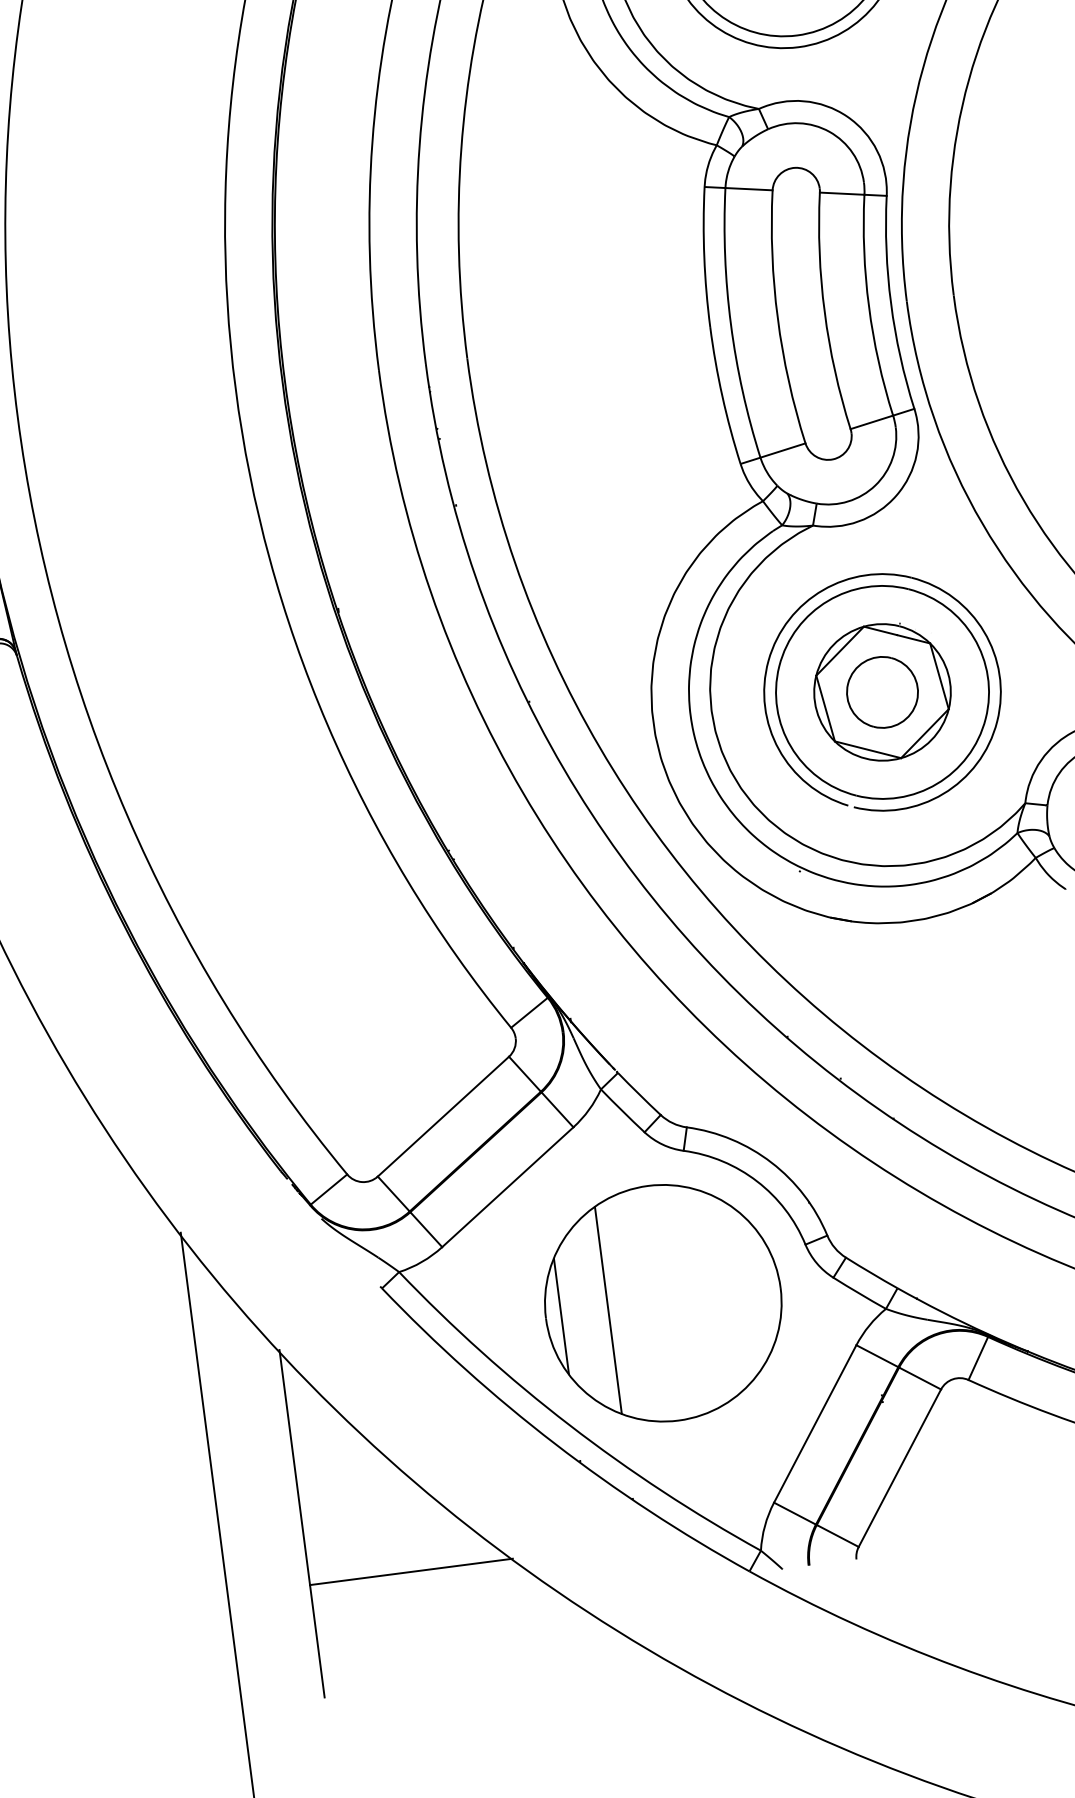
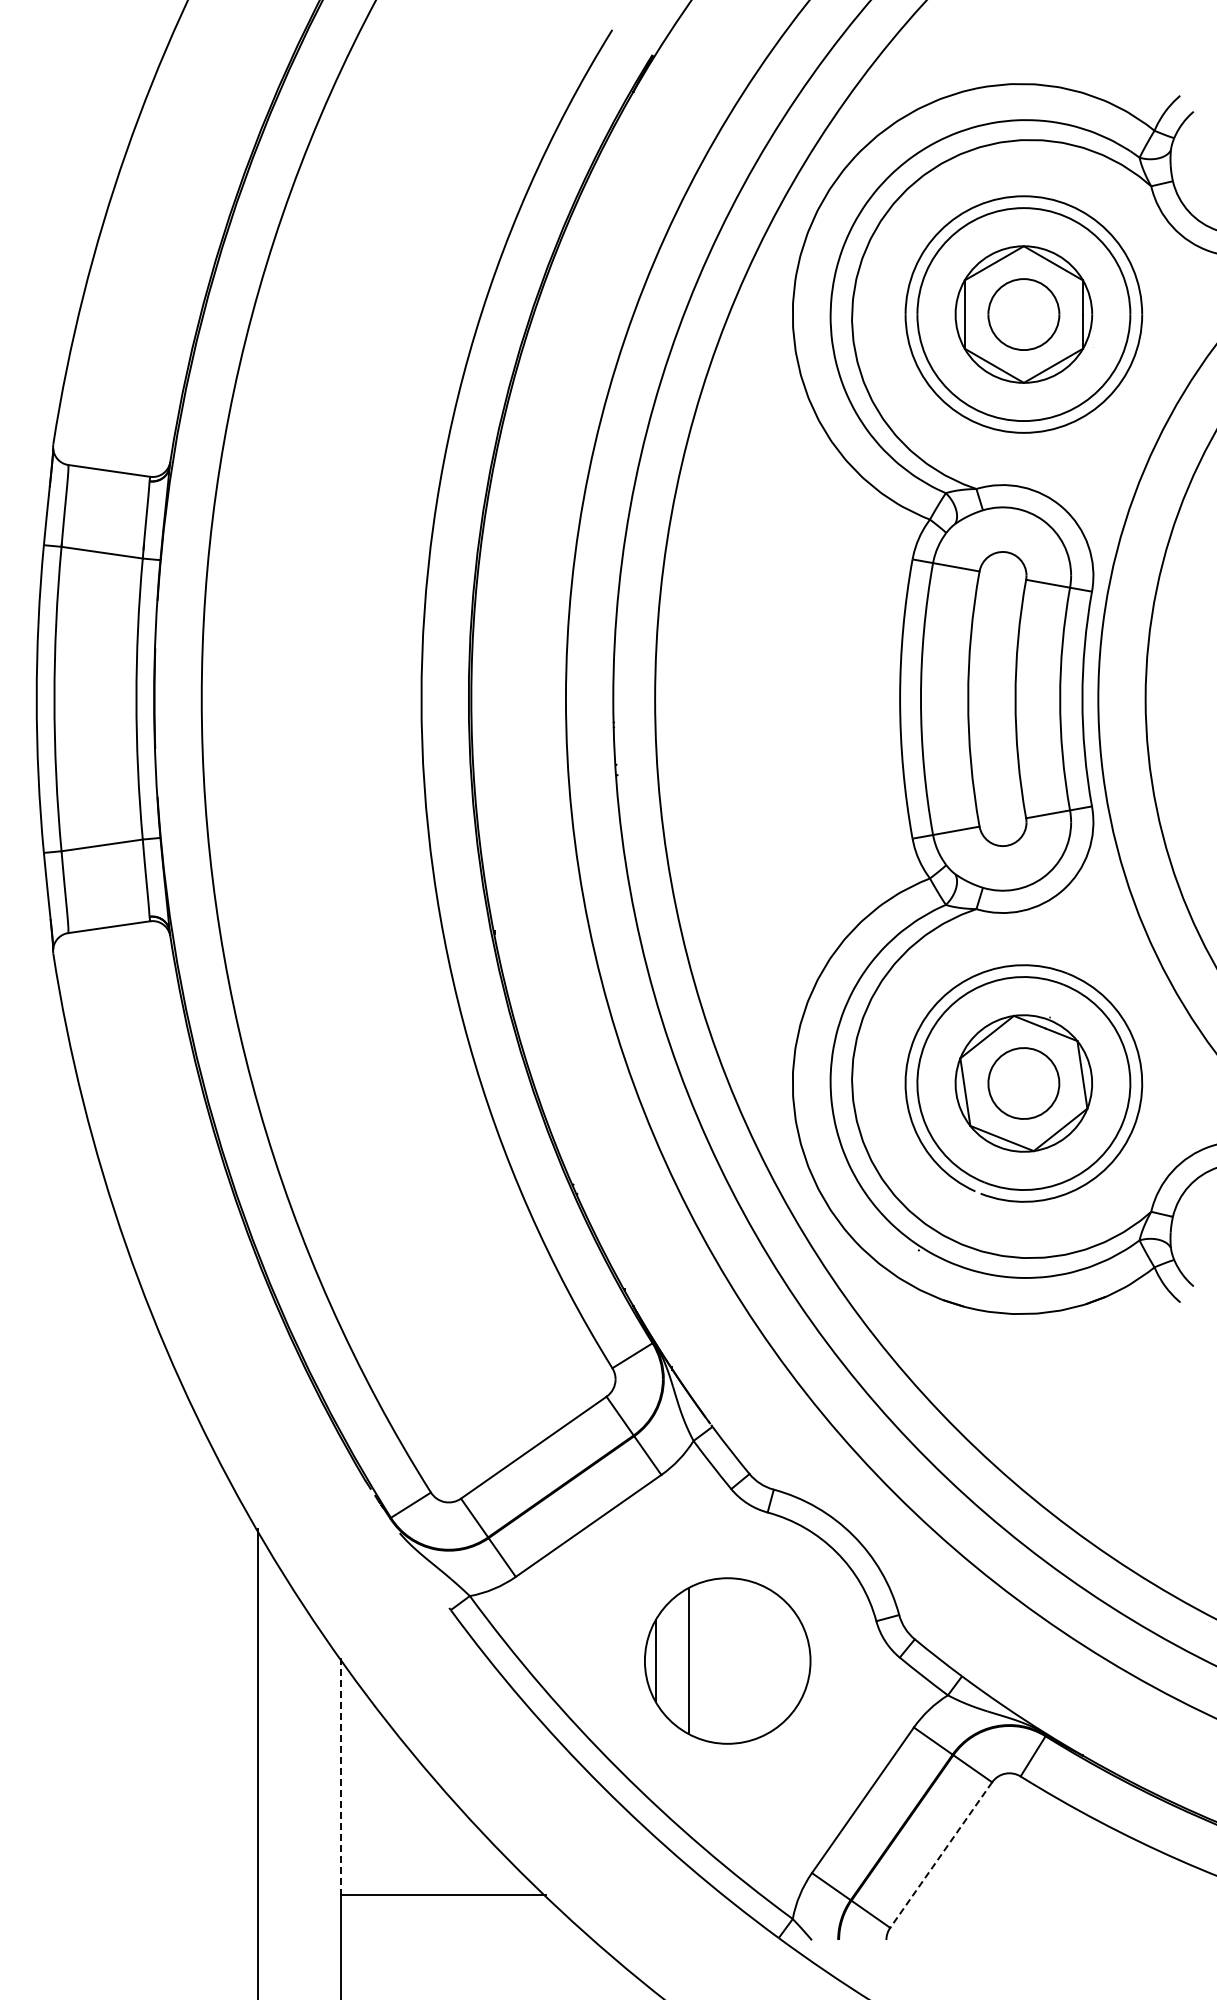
part: (662, 1302) -> (727, 1660), size x0.7
line: (295, 1467) -> (341, 1776), solid -> dashed
line: (900, 1468) -> (941, 1855), solid -> dashed

